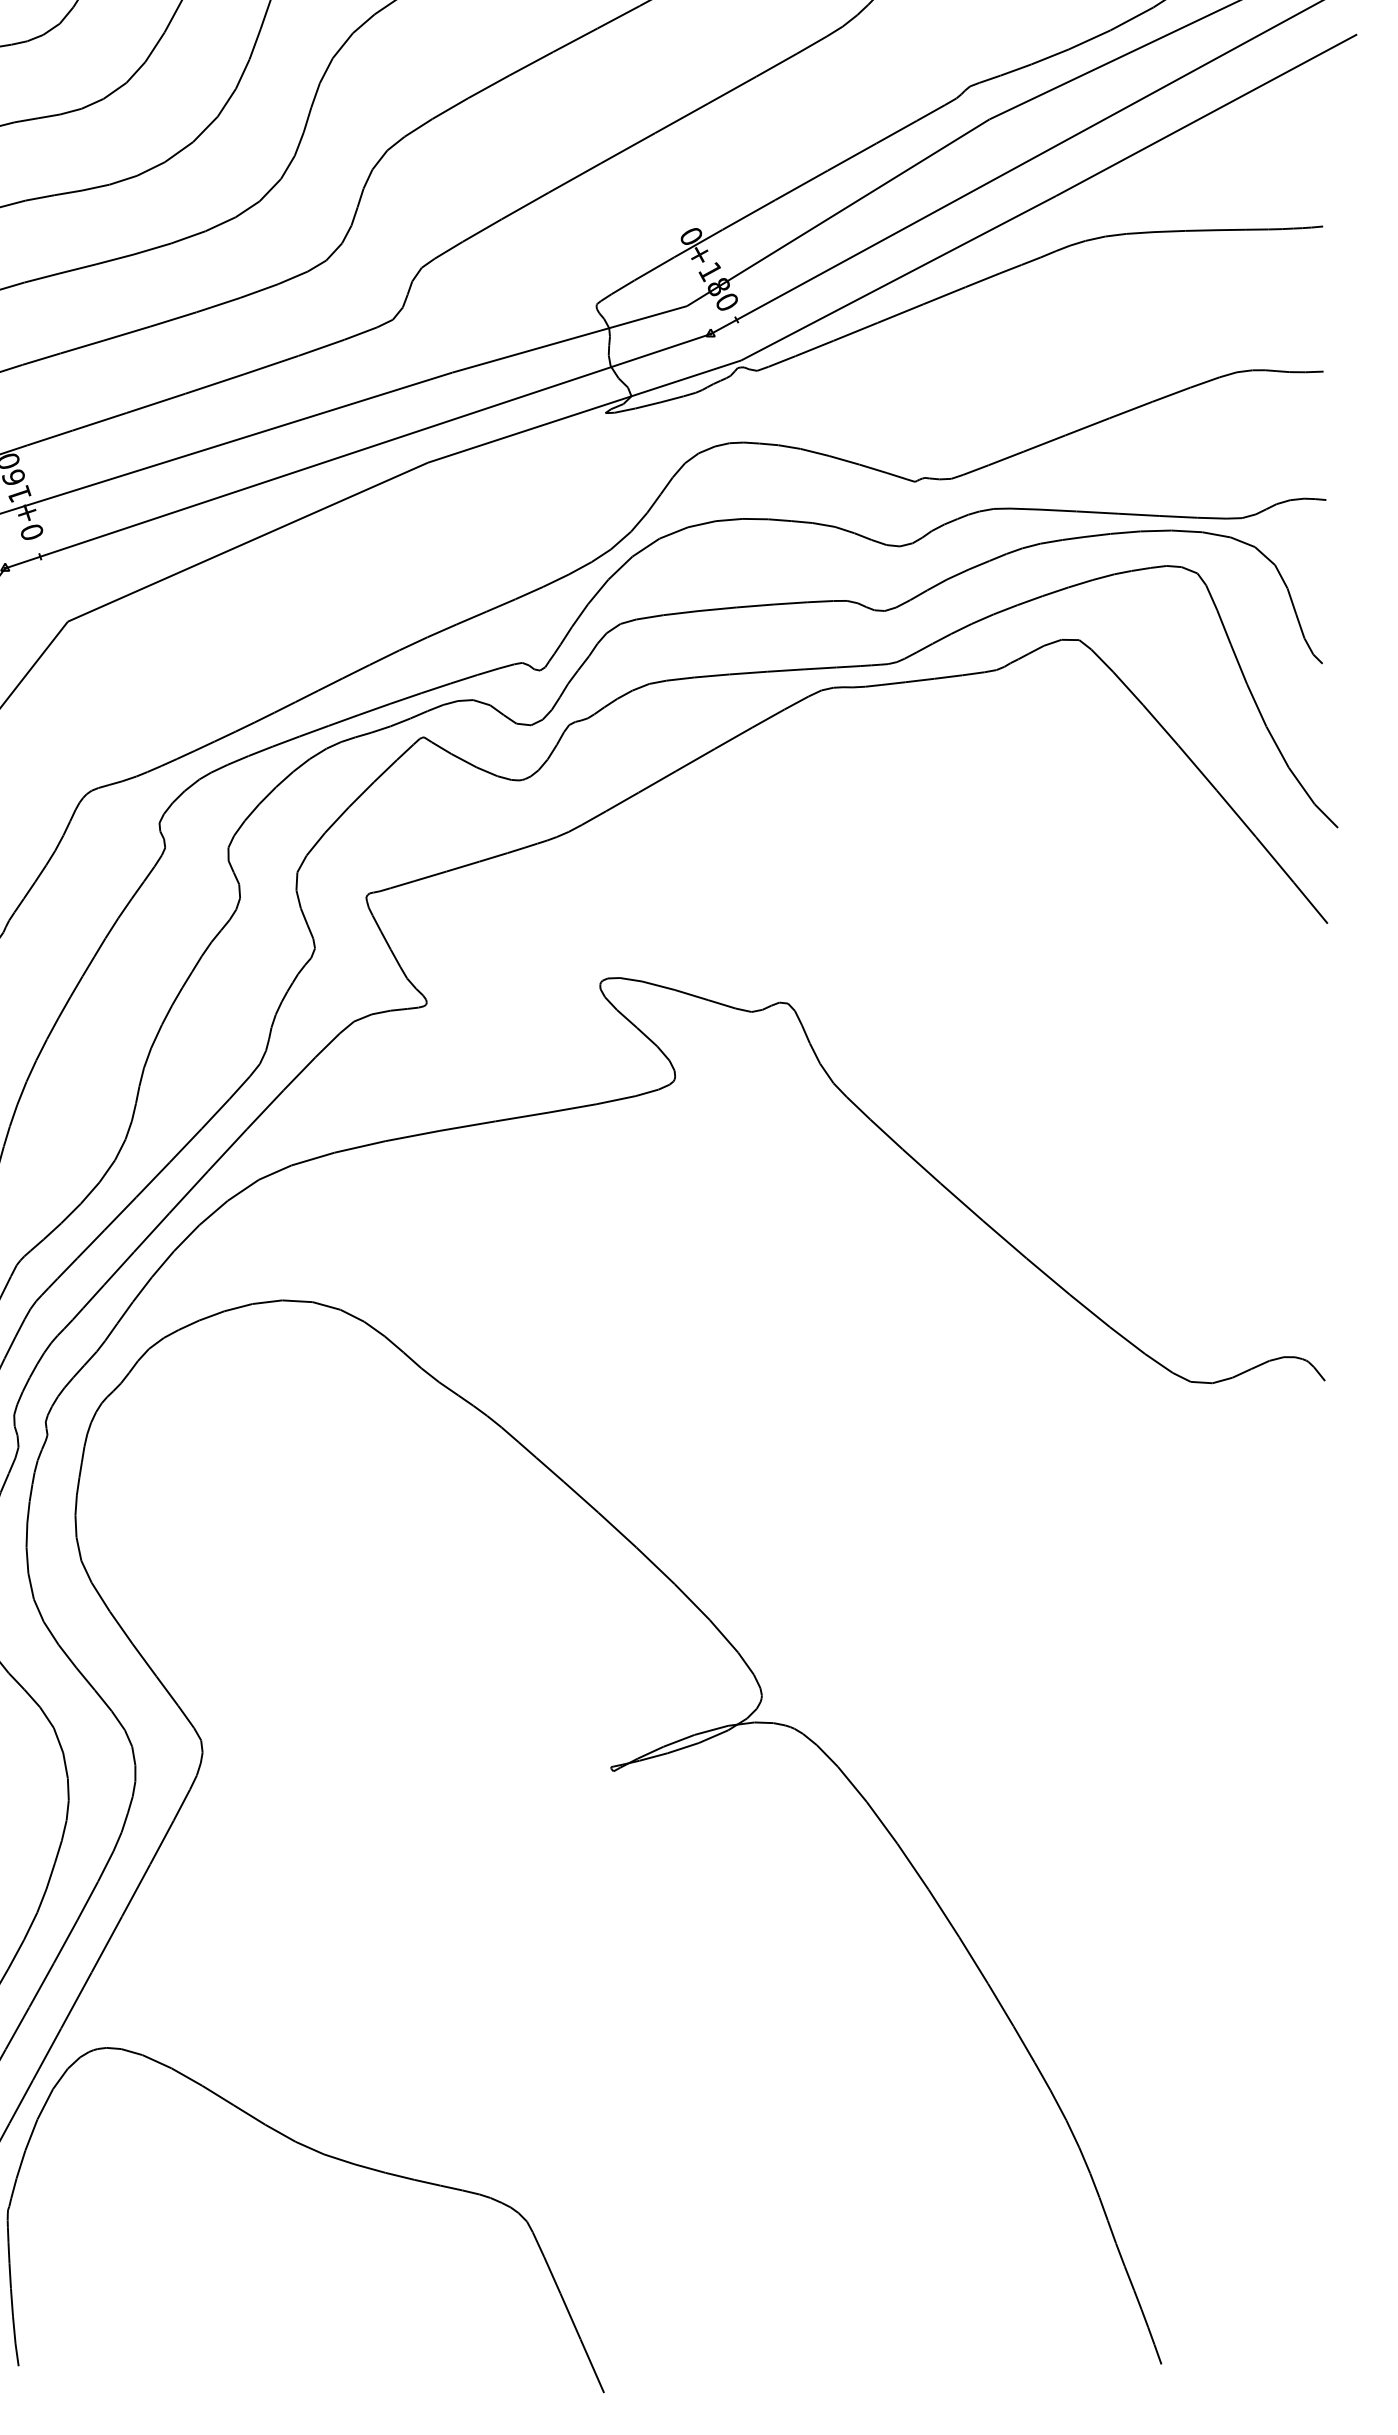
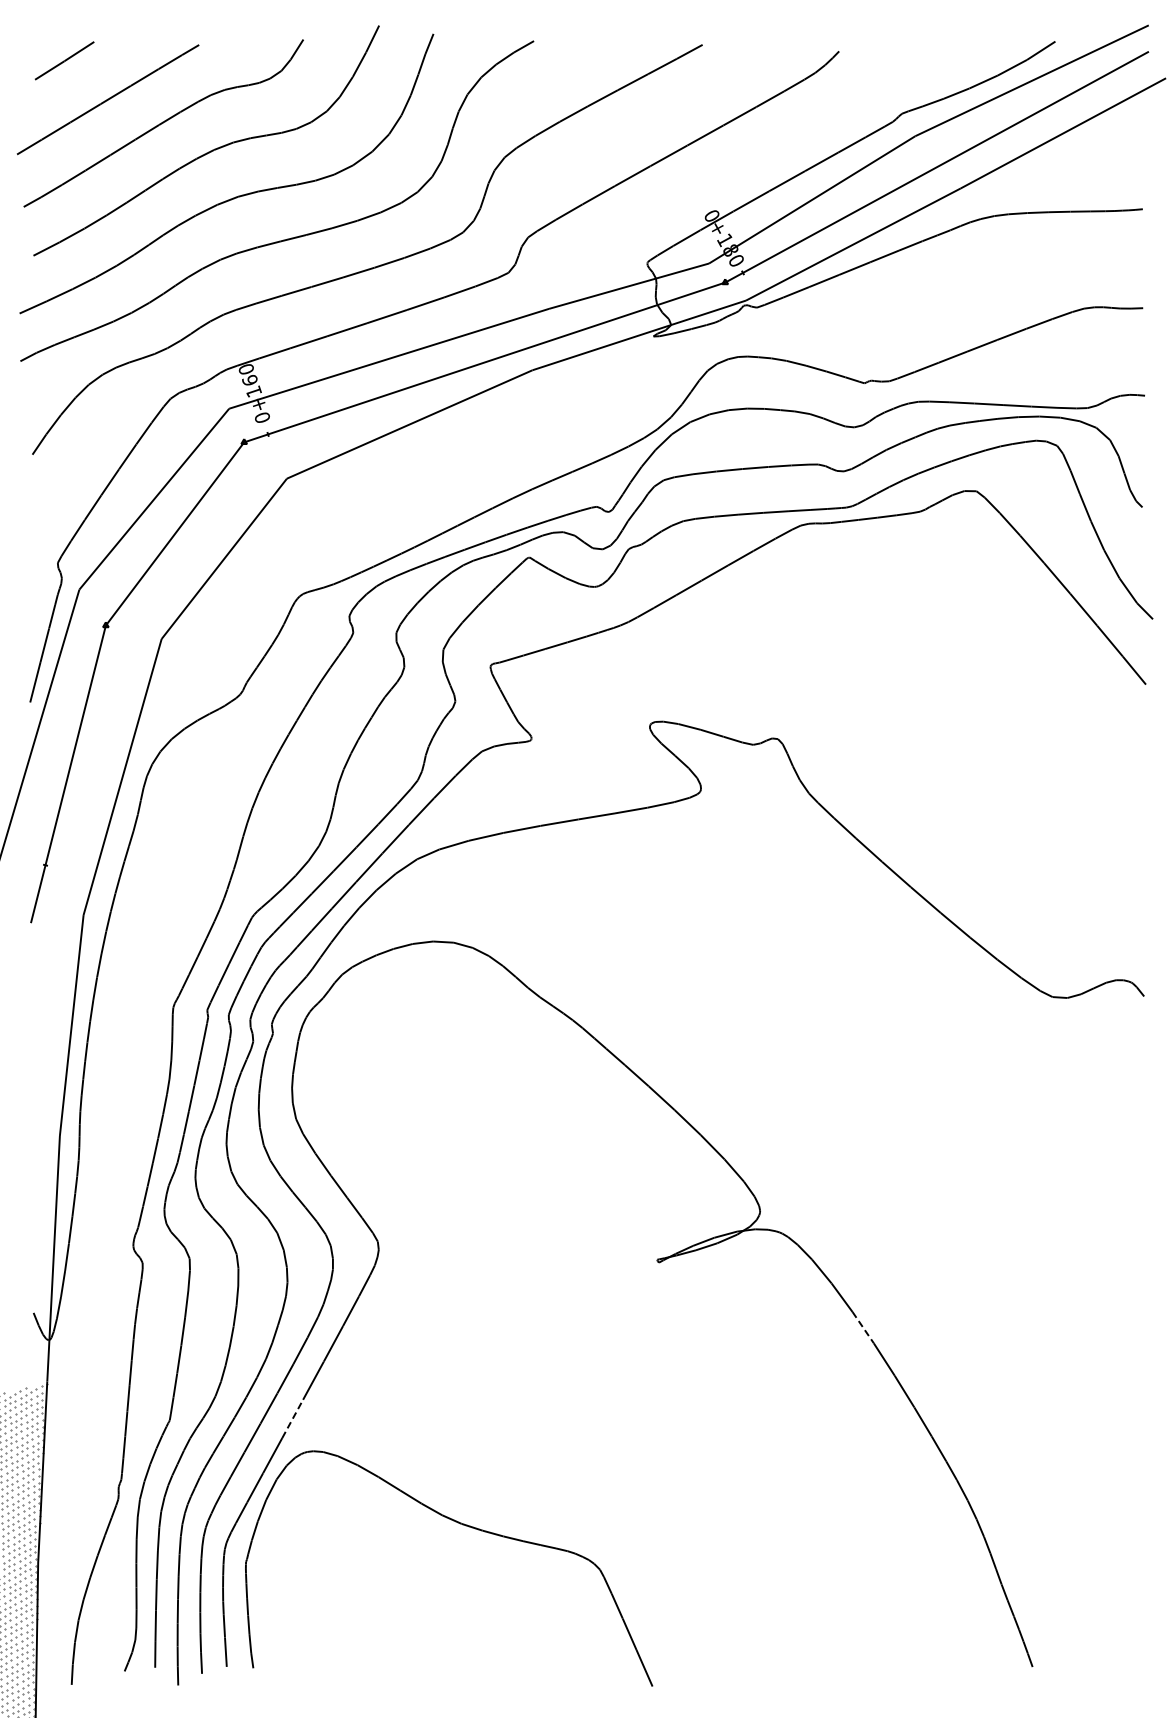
line: (913, 1866) -> (863, 1327), solid -> dashed
line: (76, 1999) -> (292, 1418), solid -> dashed

